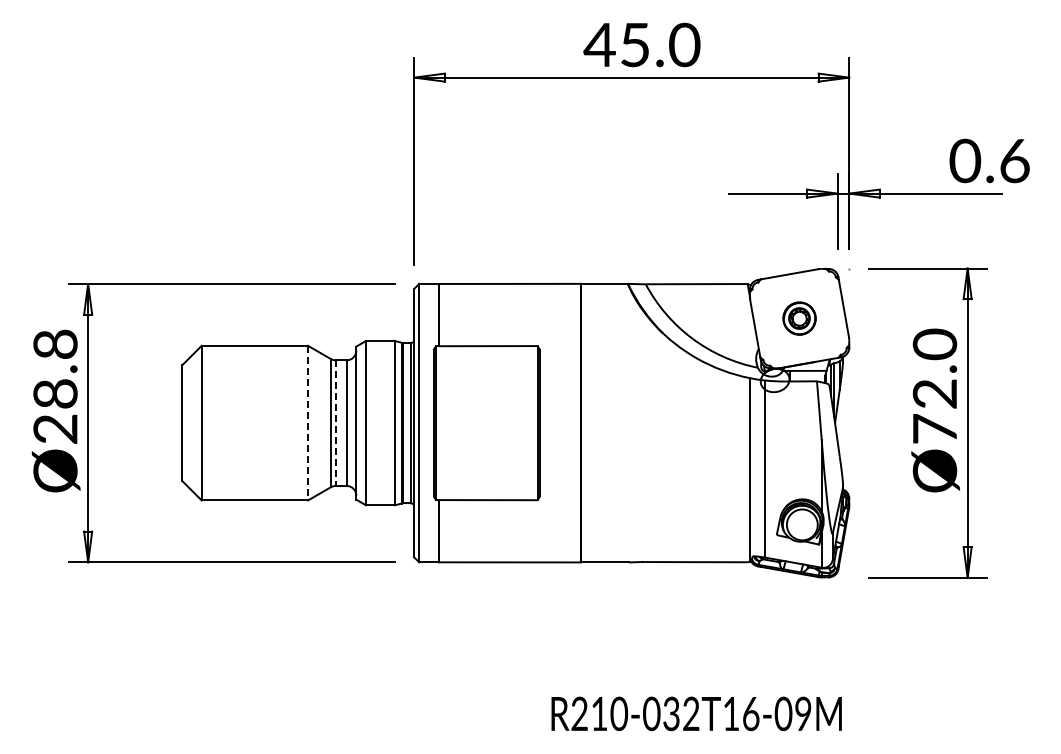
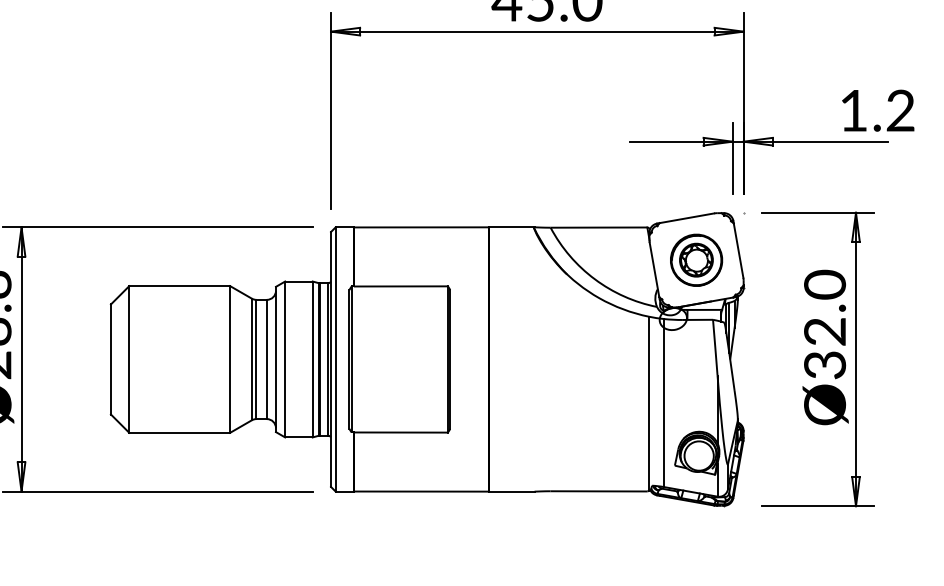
text: (989, 160) -> (876, 110), 0.6 -> 1.2
part: (799, 318) -> (696, 260), size x1.67
line: (308, 423) -> (230, 359), dashed -> solid
line: (335, 423) -> (256, 359), dashed -> solid
text: (934, 428) -> (824, 364), Ø72.0 -> Ø32.0

